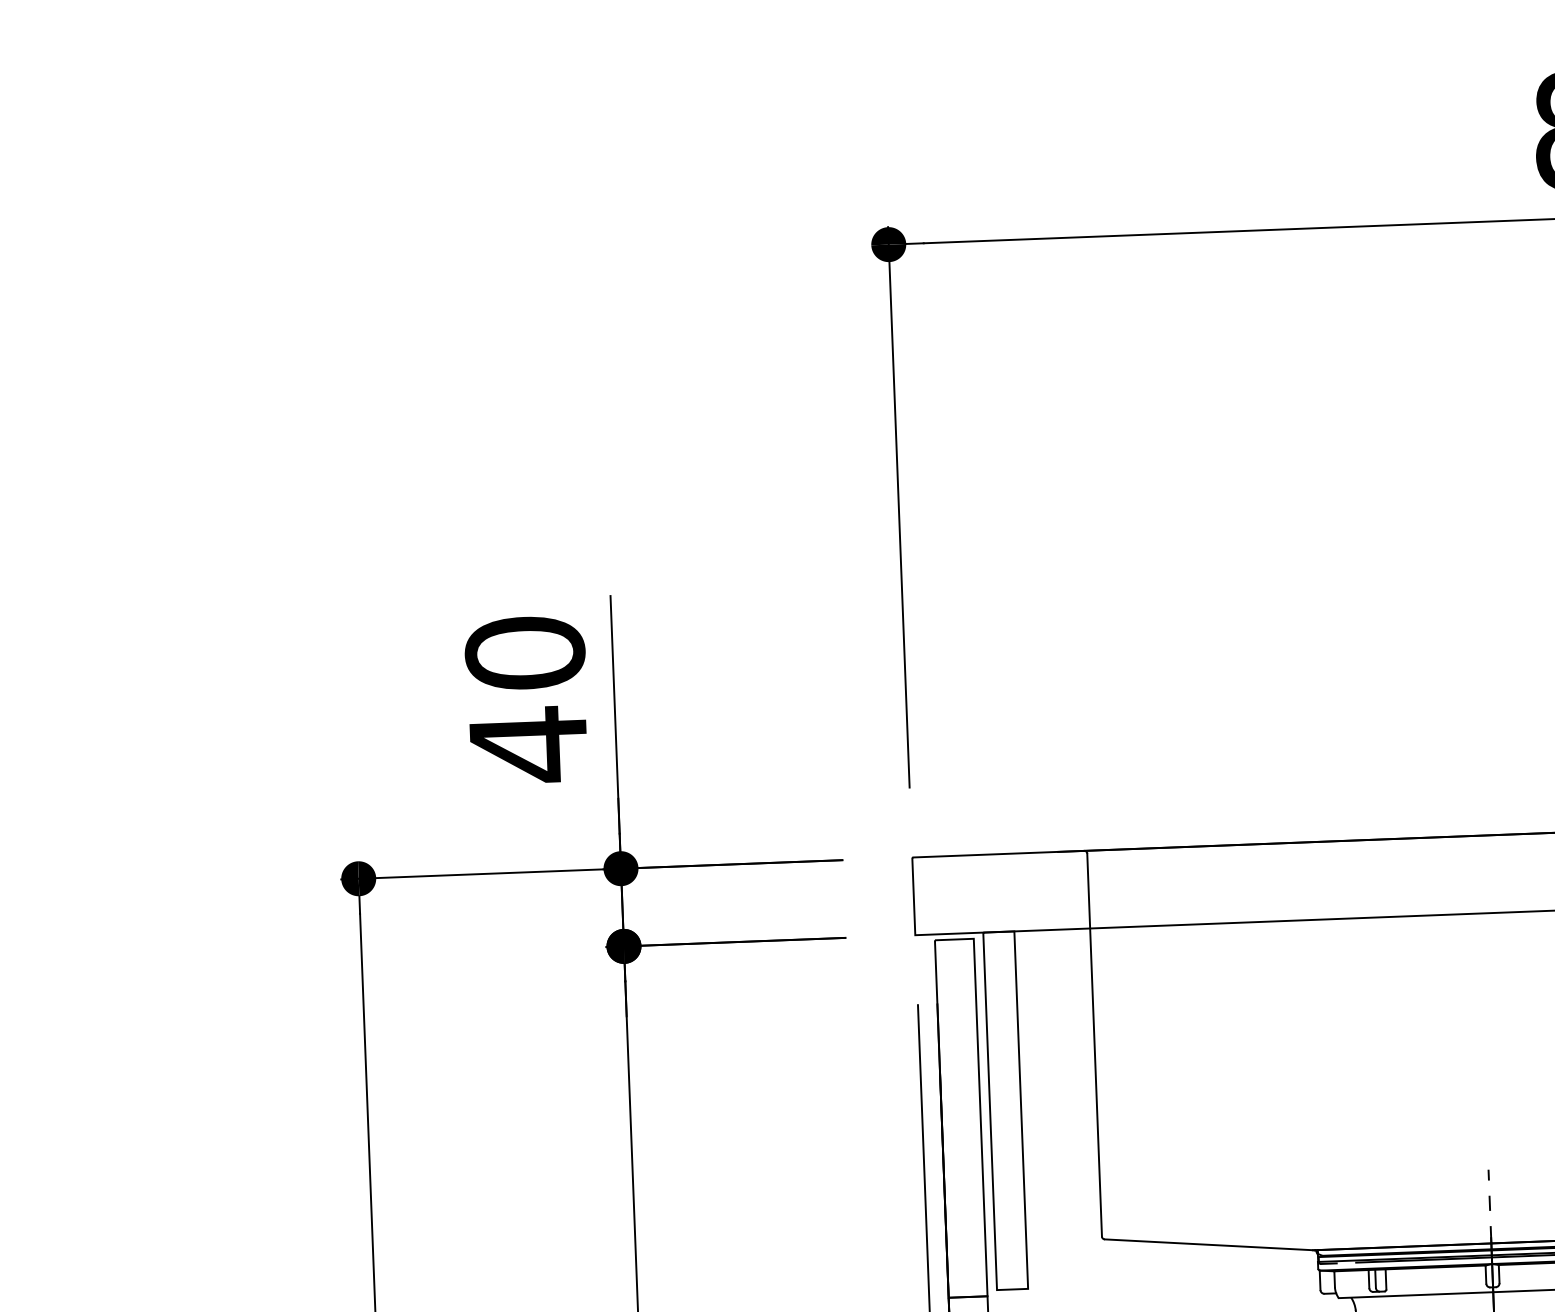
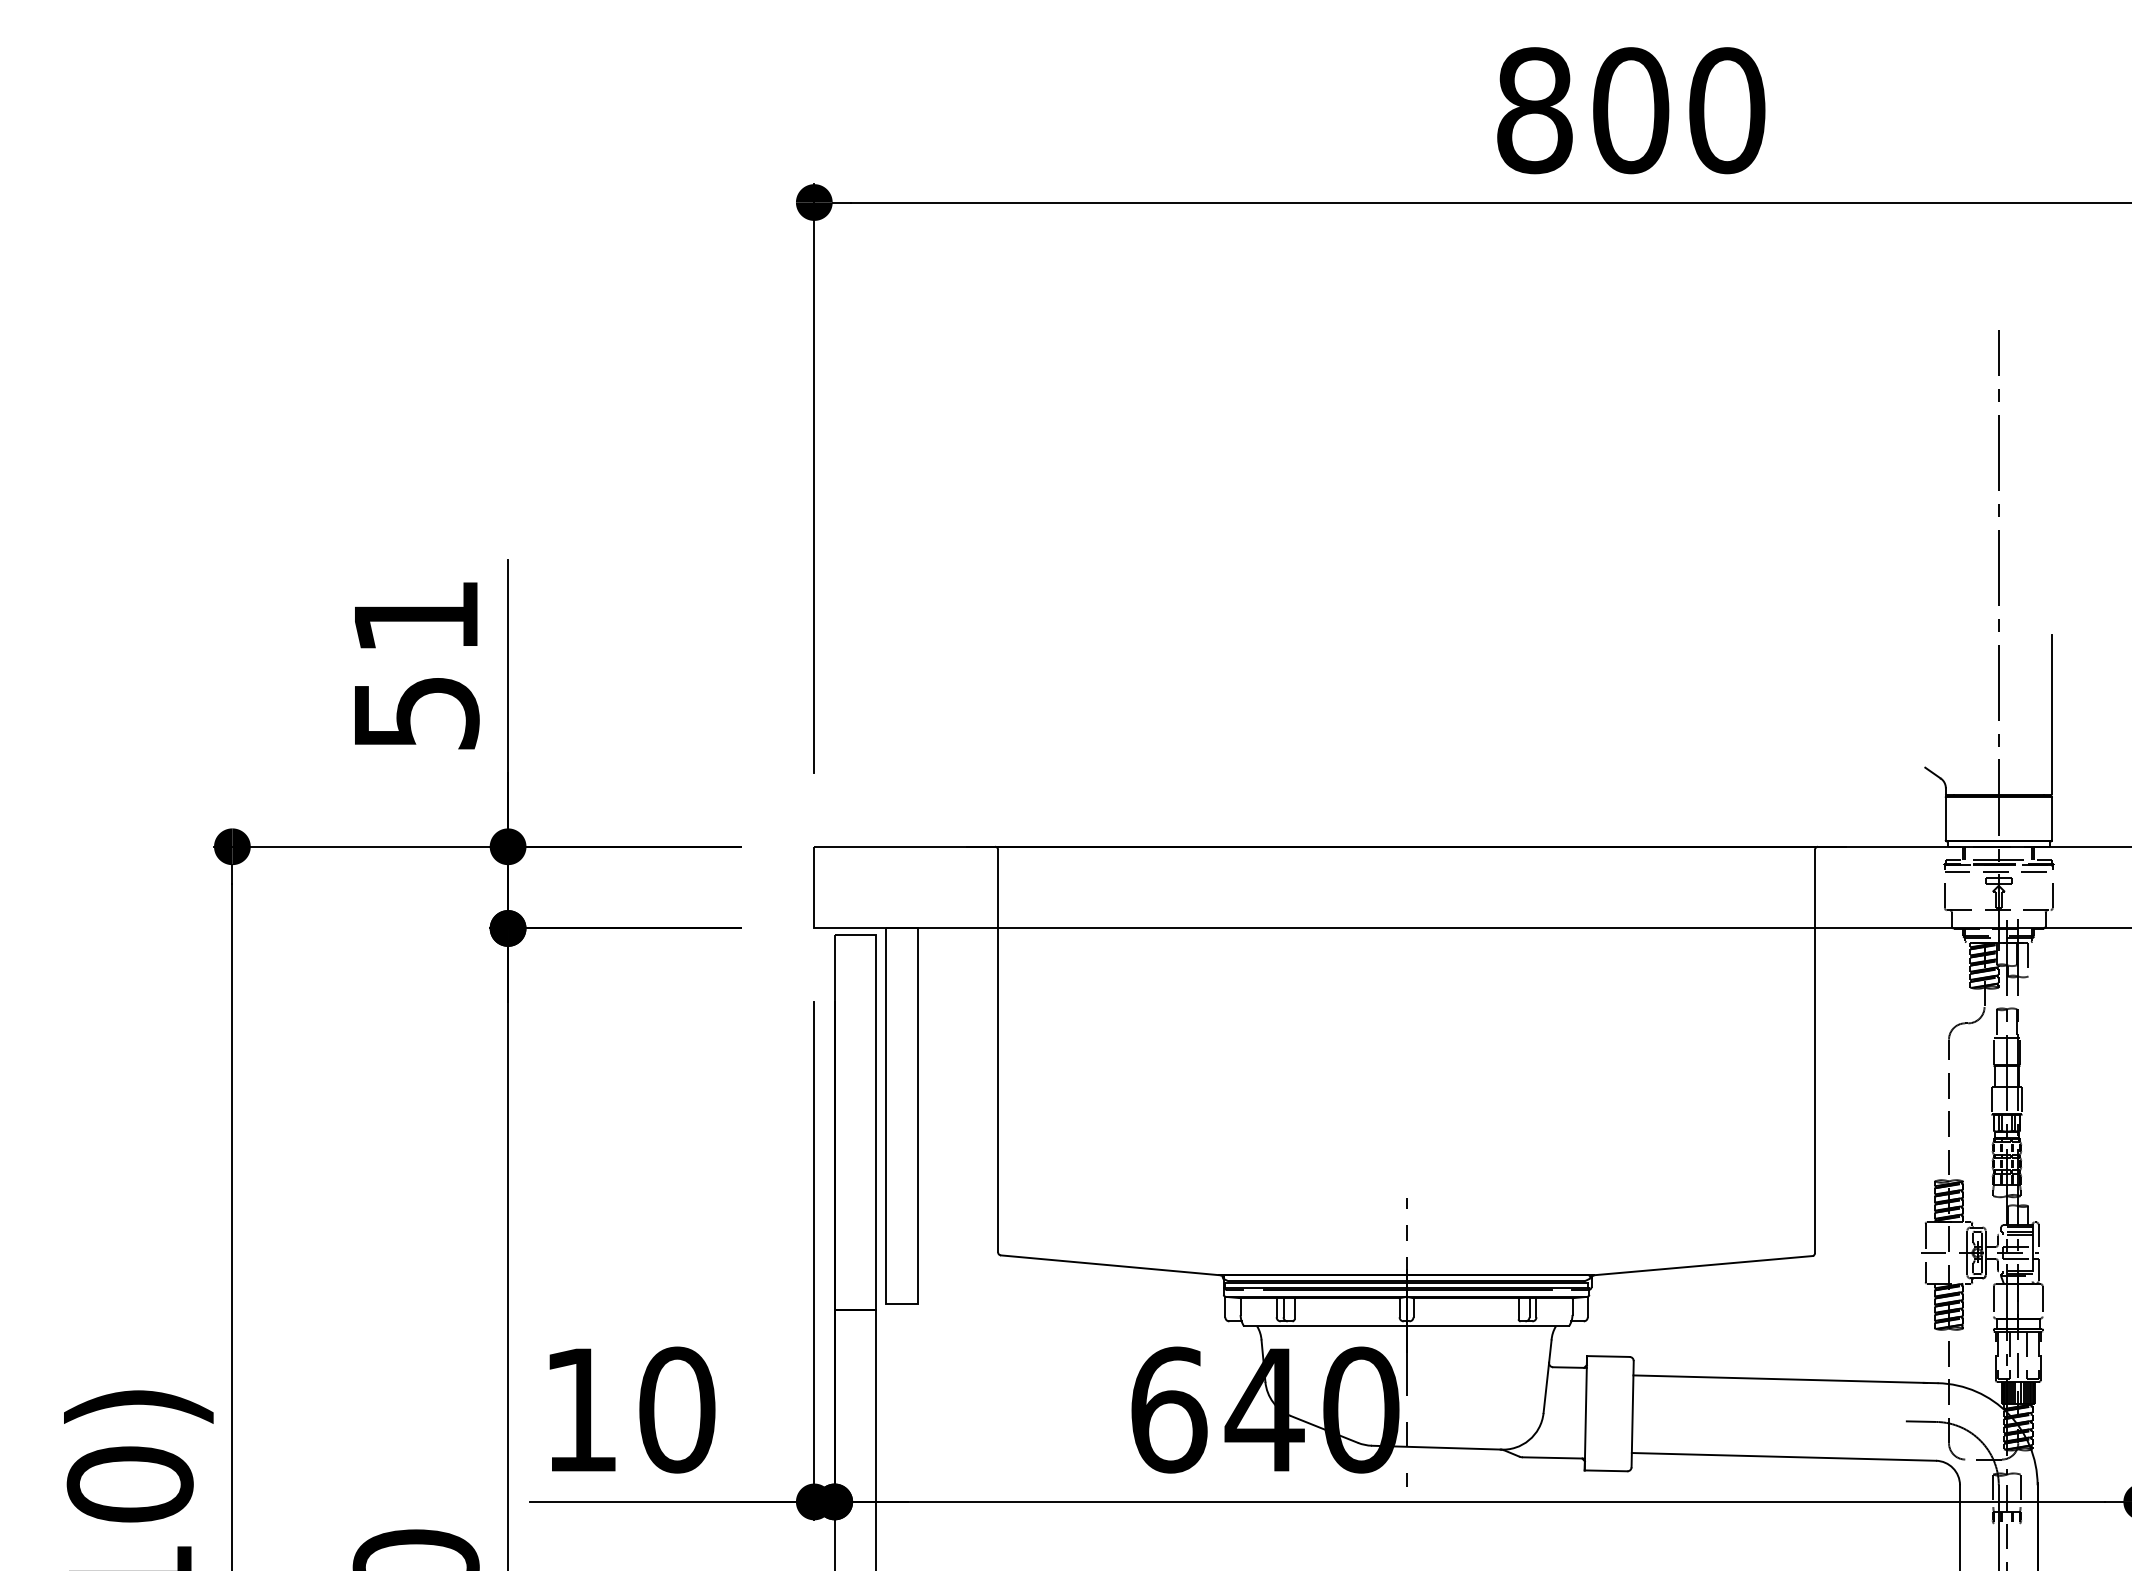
text: (526, 699) -> (415, 665), 40 -> 51

